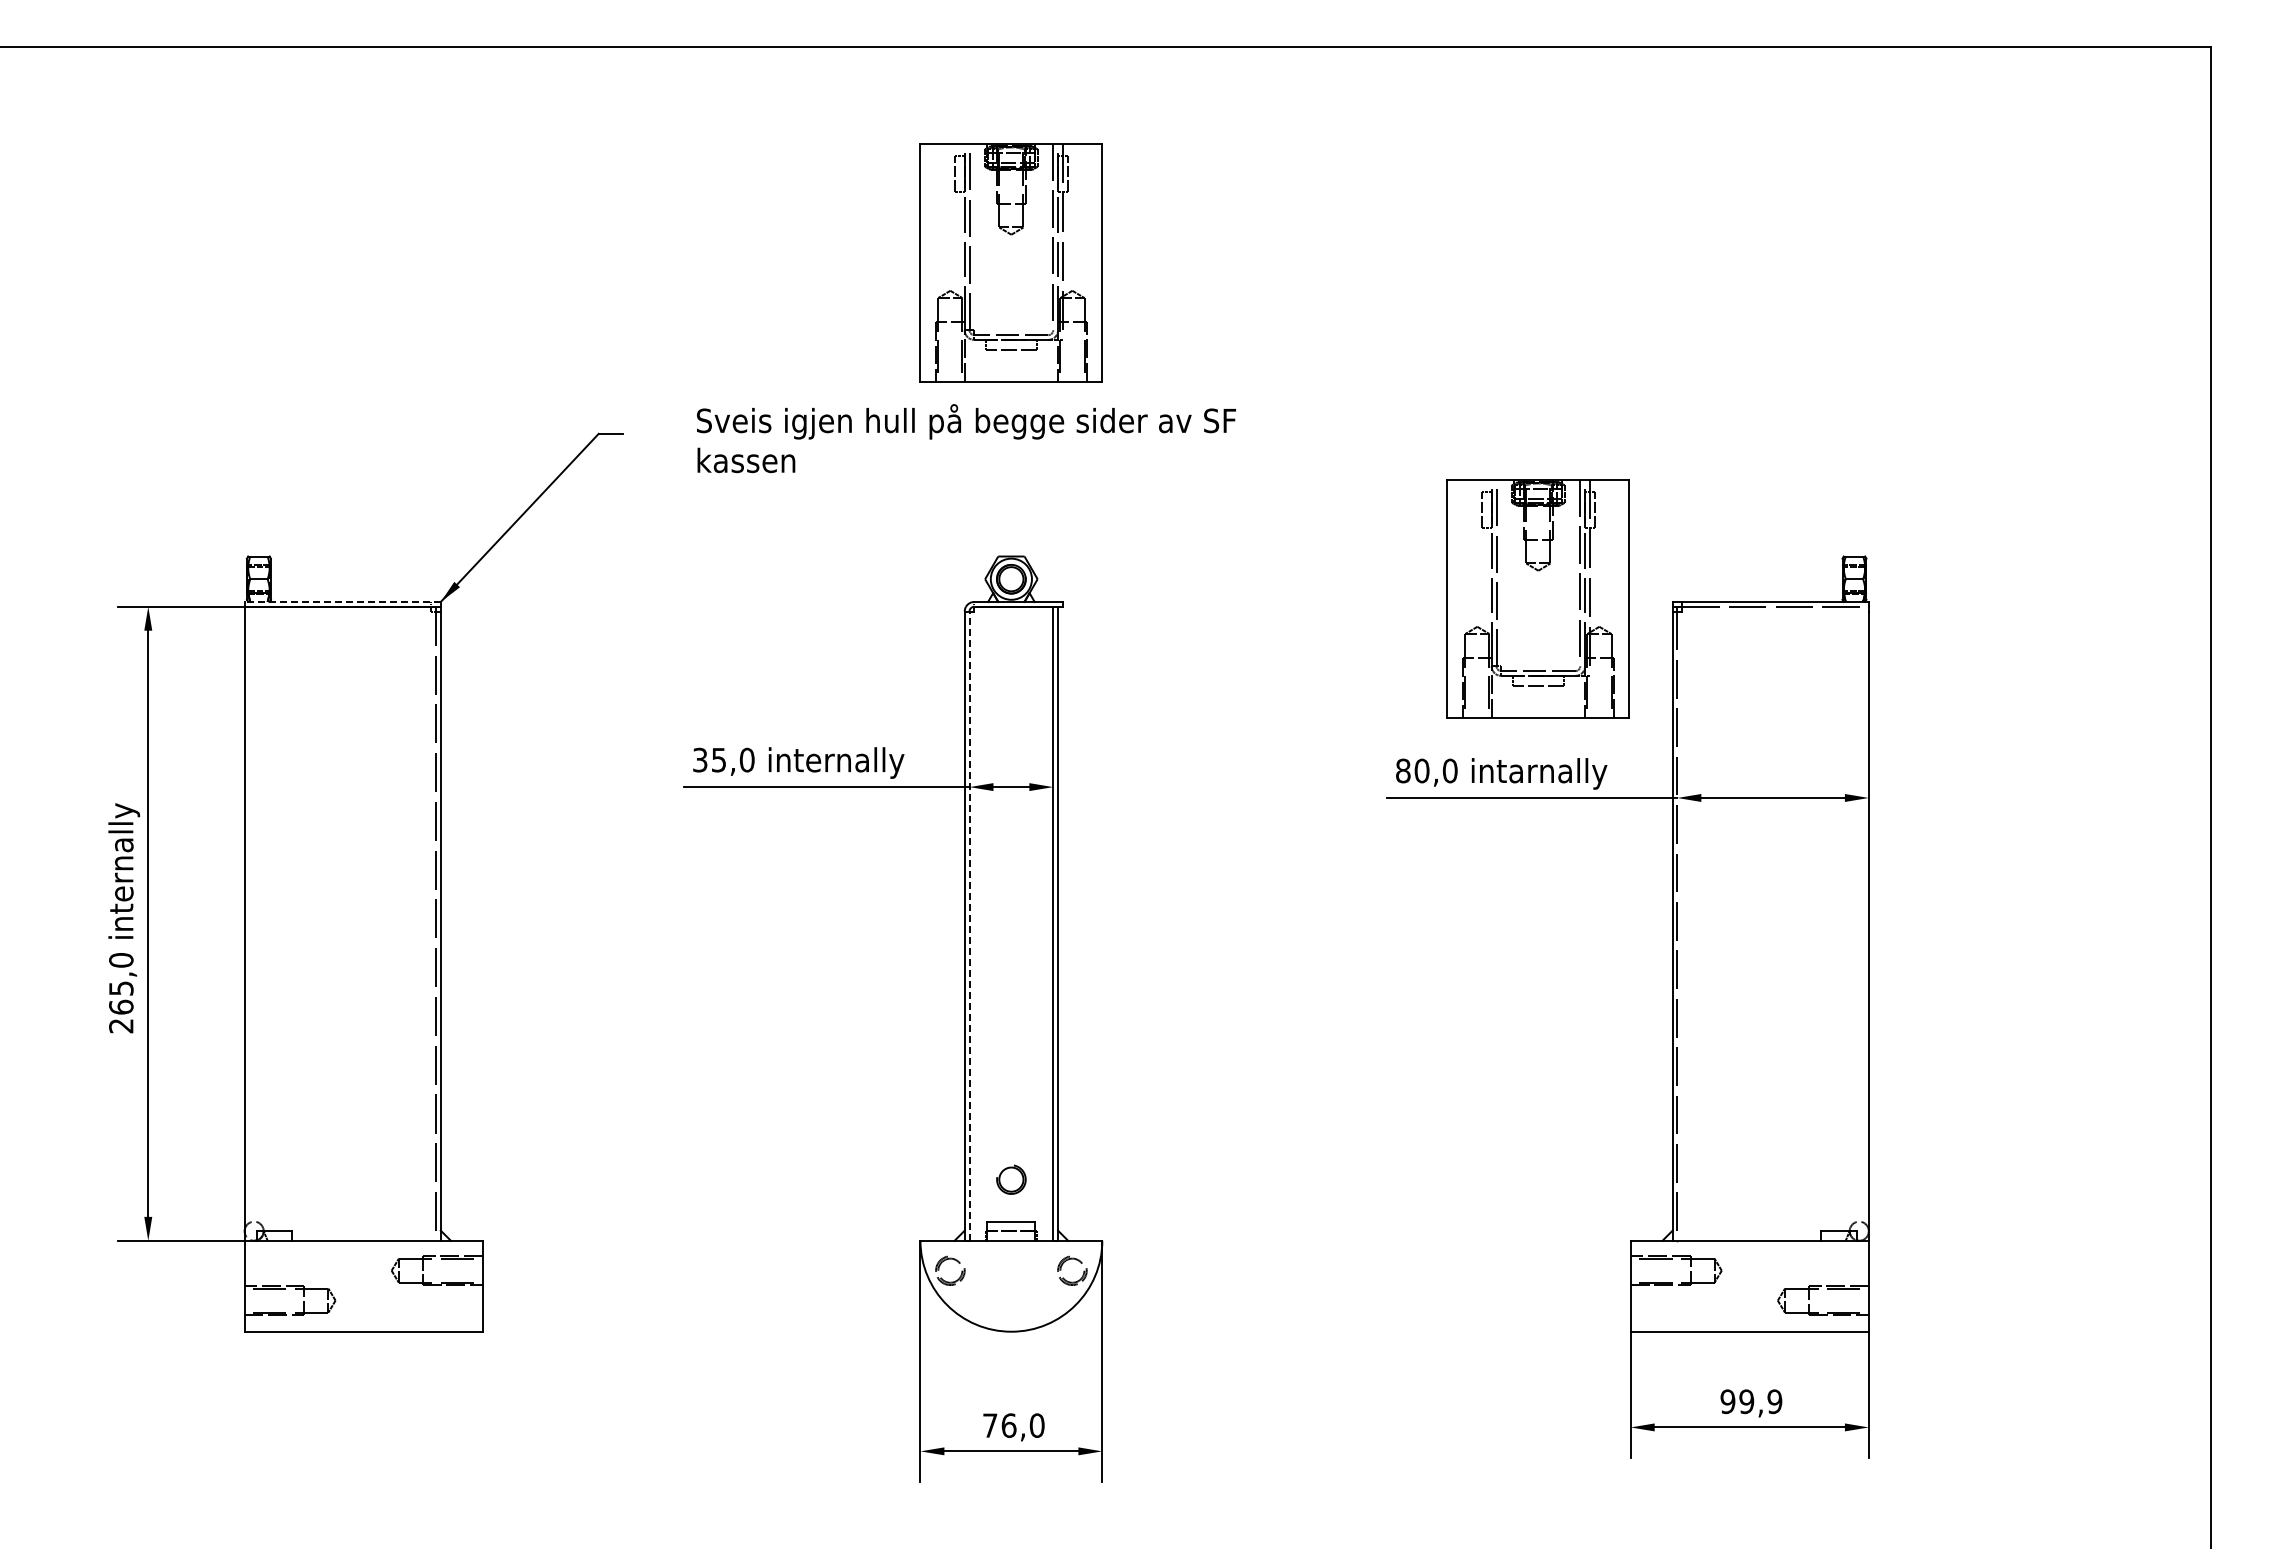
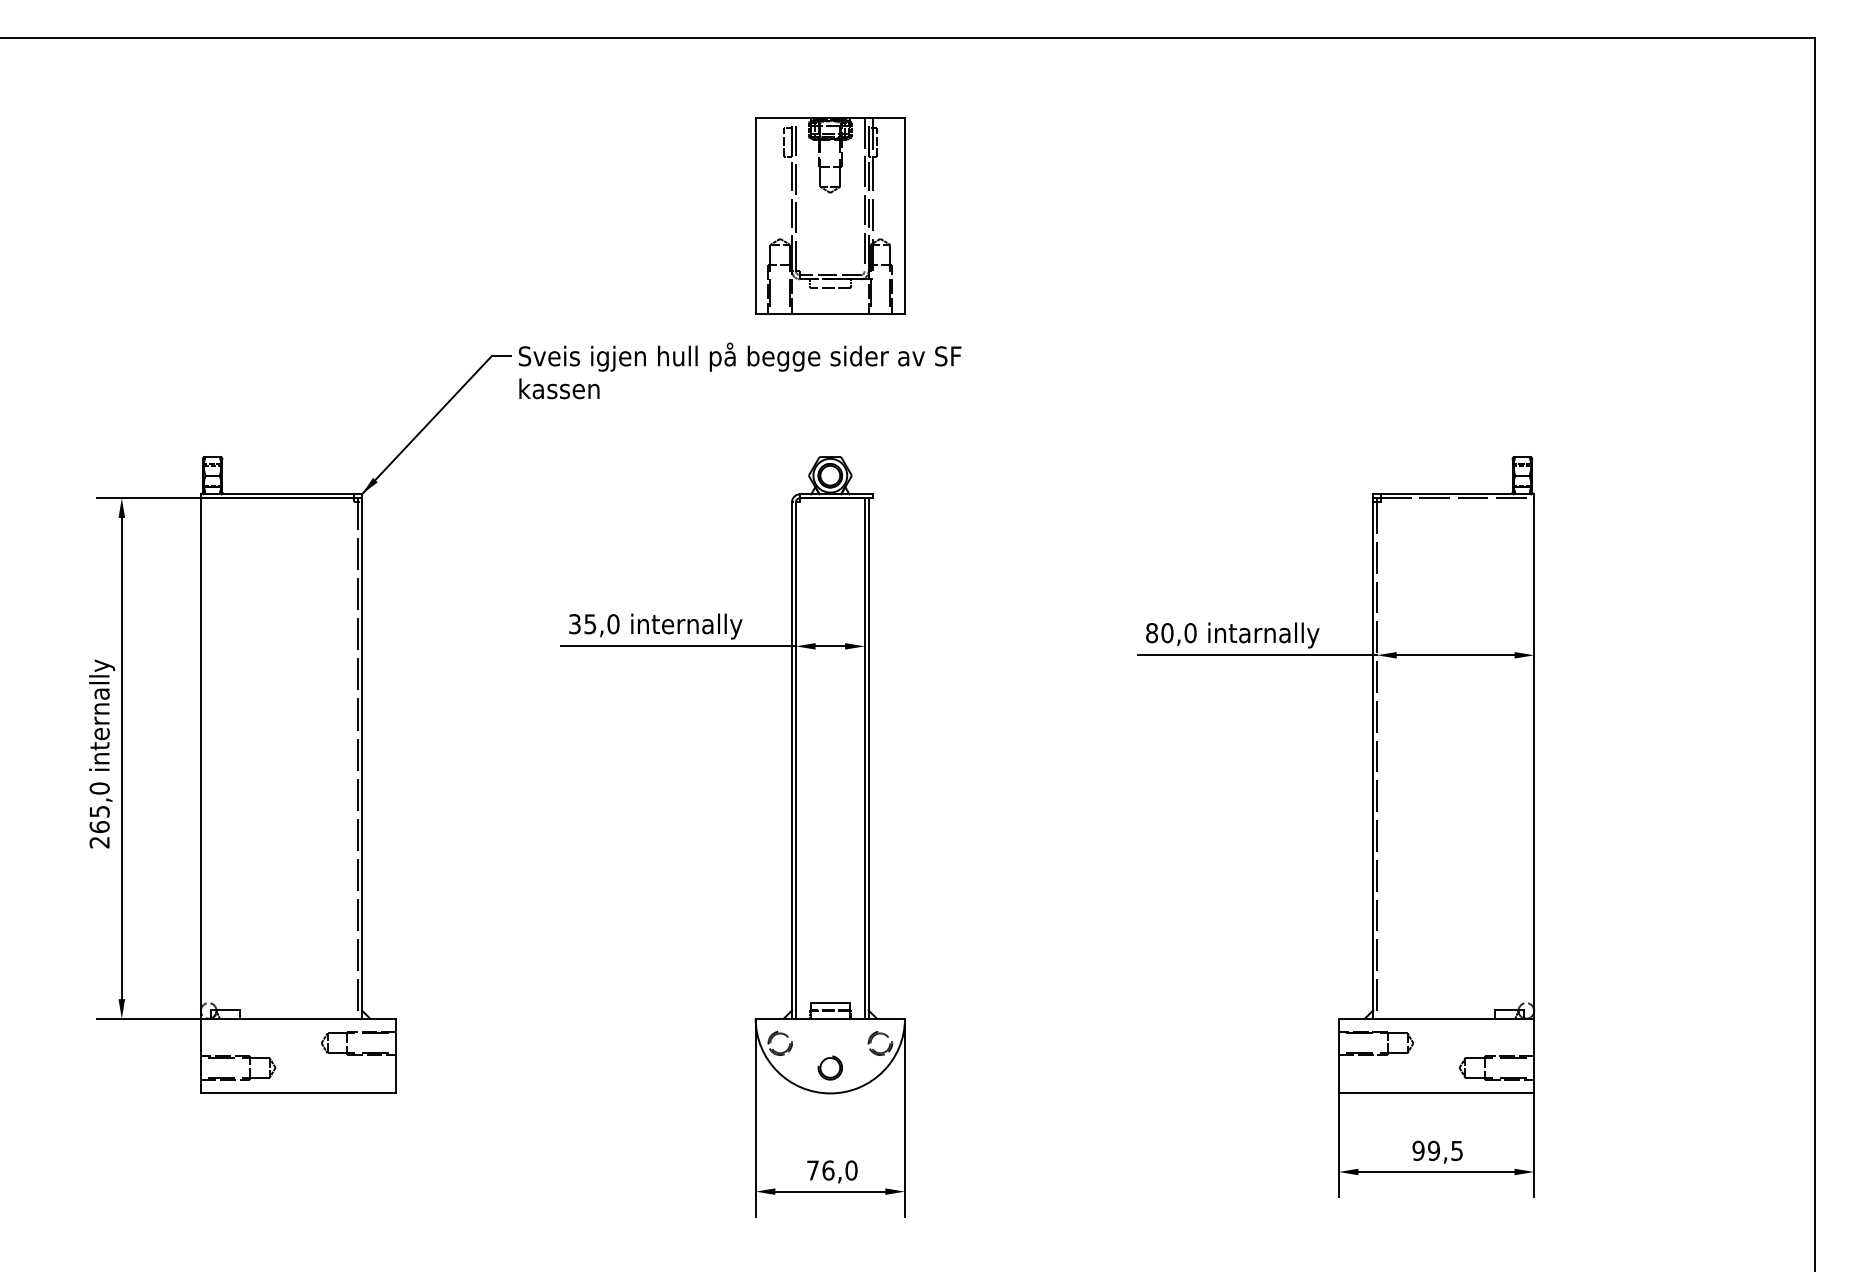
text: (966, 438) -> (740, 370), moved
part: (1537, 598) -> (1262, 491), removed
line: (342, 601) -> (281, 493), dashed -> solid
line: (969, 926) -> (795, 760), dashed -> solid
part: (1011, 1179) -> (830, 1067), moved
text: (1774, 1401) -> (1456, 1150), 99,9 -> 99,5

